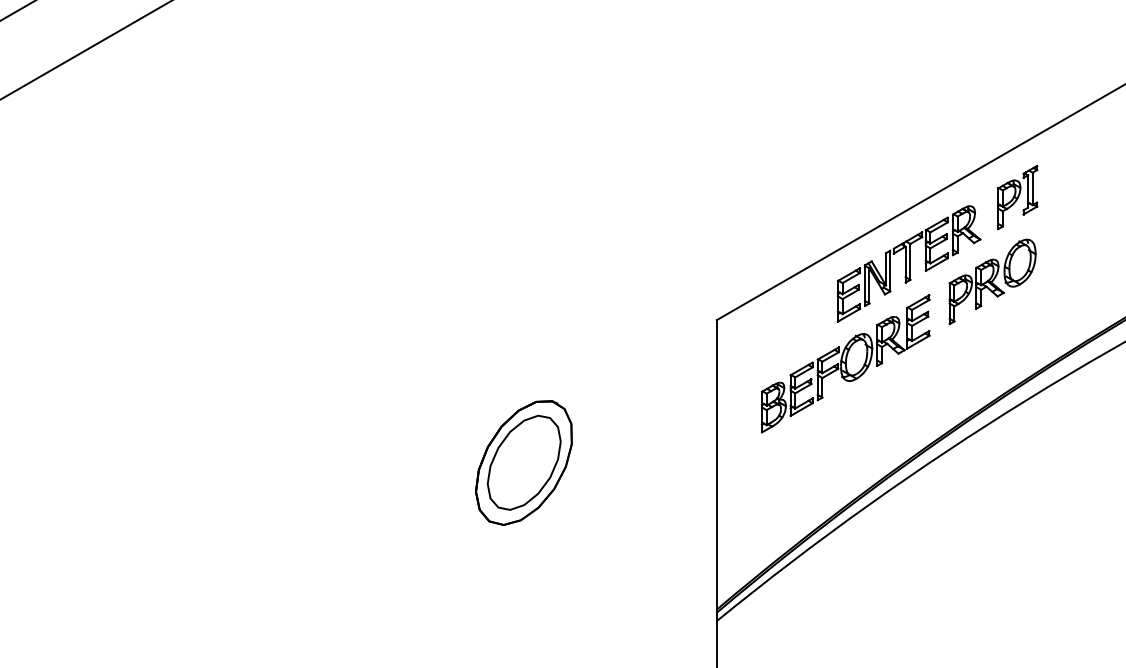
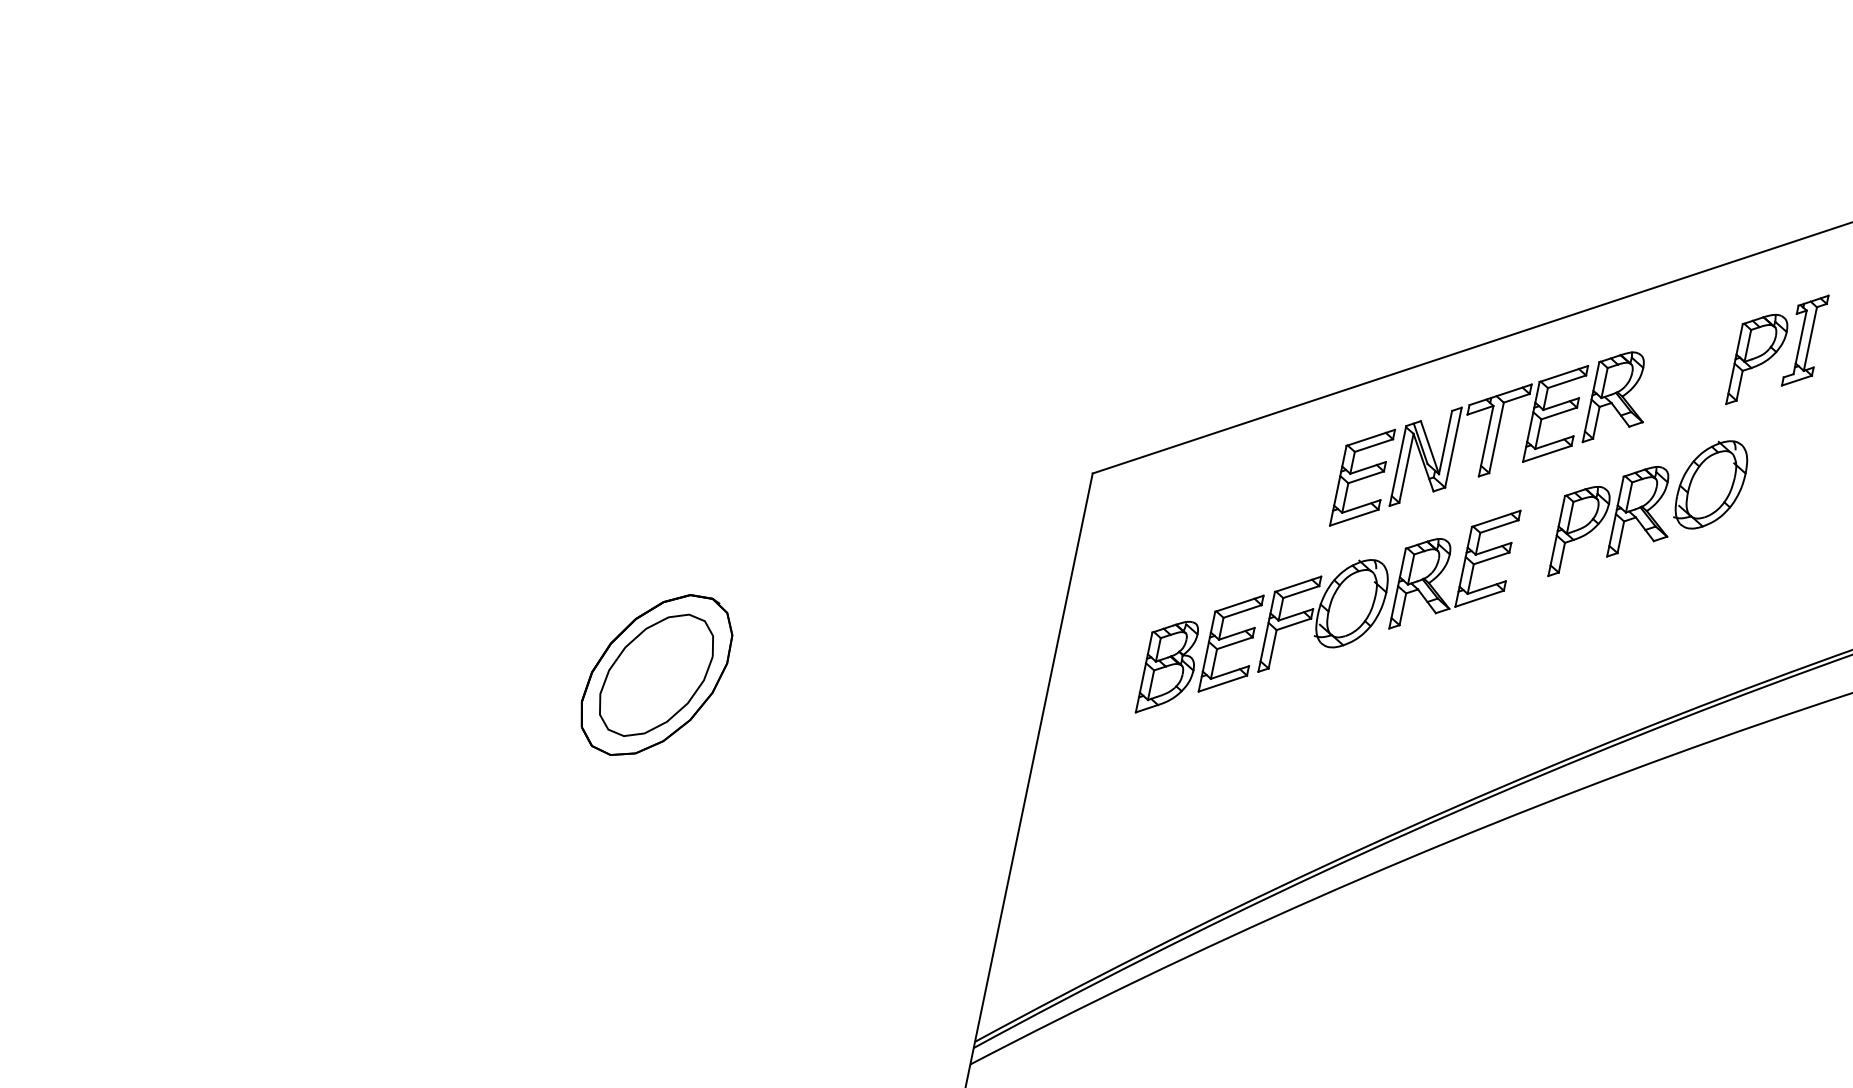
part: (1017, 197) -> (1777, 349), moved
part: (523, 462) -> (655, 674), size x0.7

